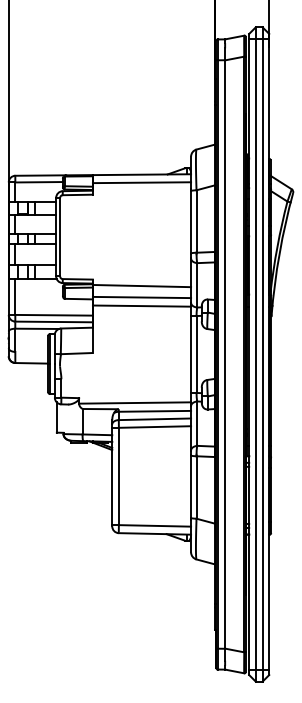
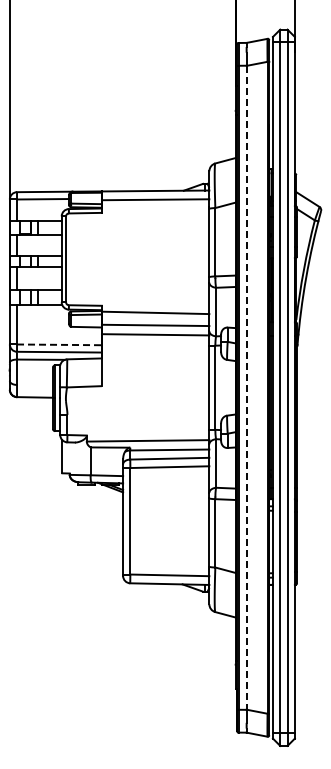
line: (54, 314) -> (59, 344), solid -> dashed
line: (225, 354) -> (246, 387), solid -> dashed

